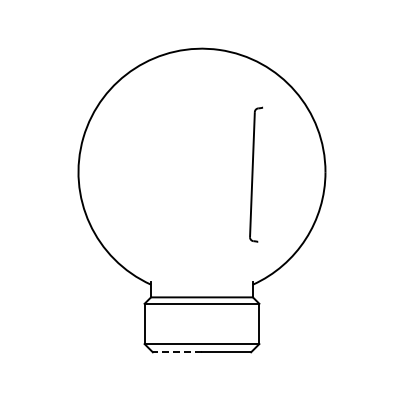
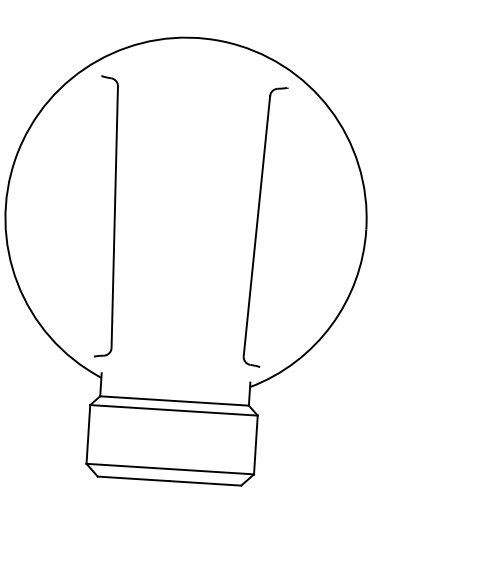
part: (147, 174) -> (106, 216), added
part: (256, 174) -> (265, 226), size x1.43
line: (177, 352) -> (133, 479), dashed -> solid

